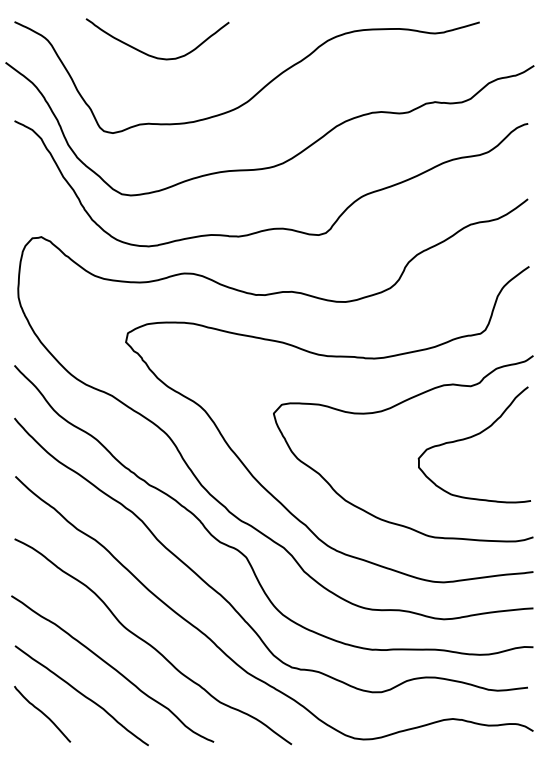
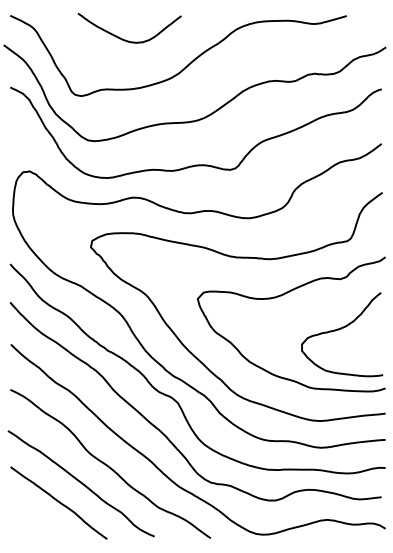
curve: (152, 55) -> (125, 39), moved
curve: (470, 438) -> (339, 330), moved
curve: (42, 713) -> (30, 515), removed

